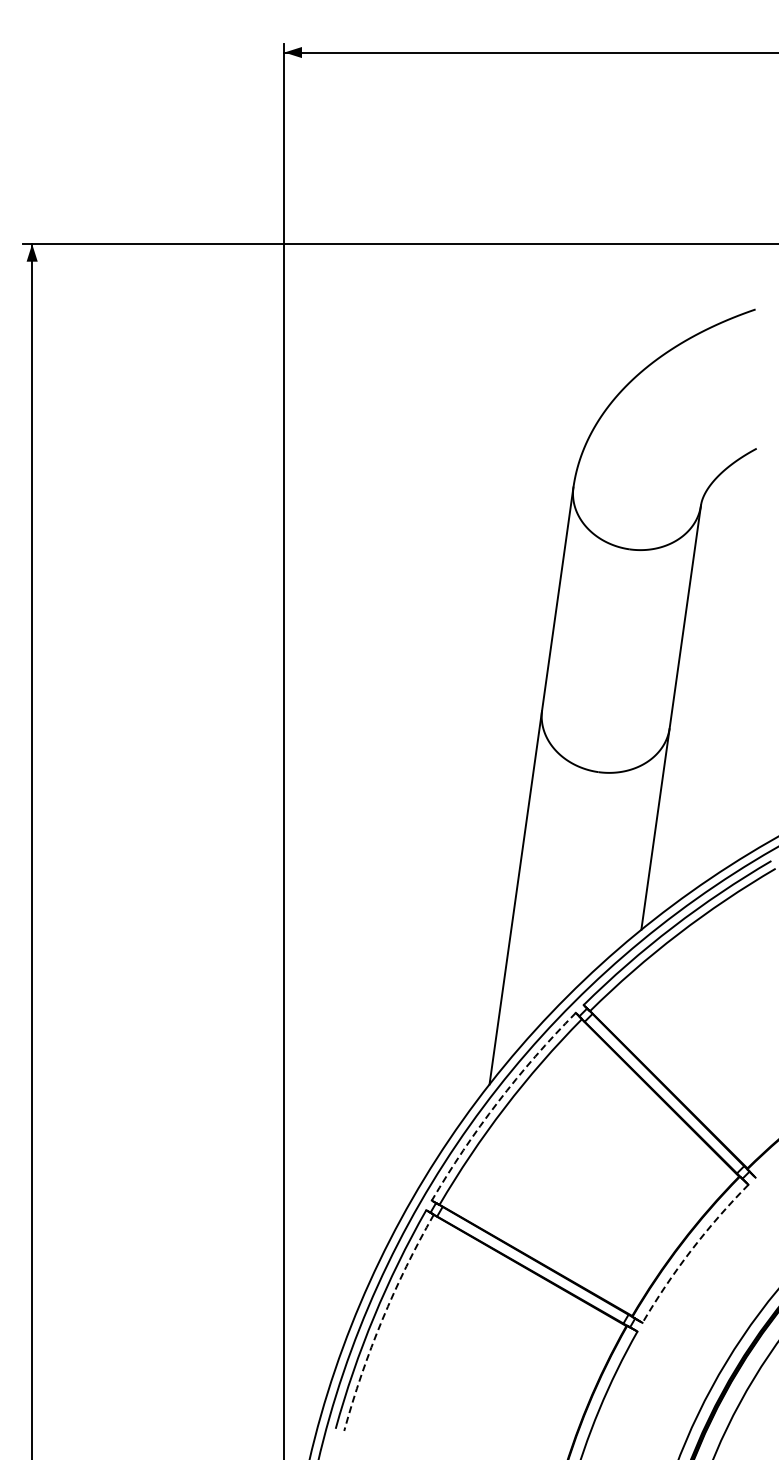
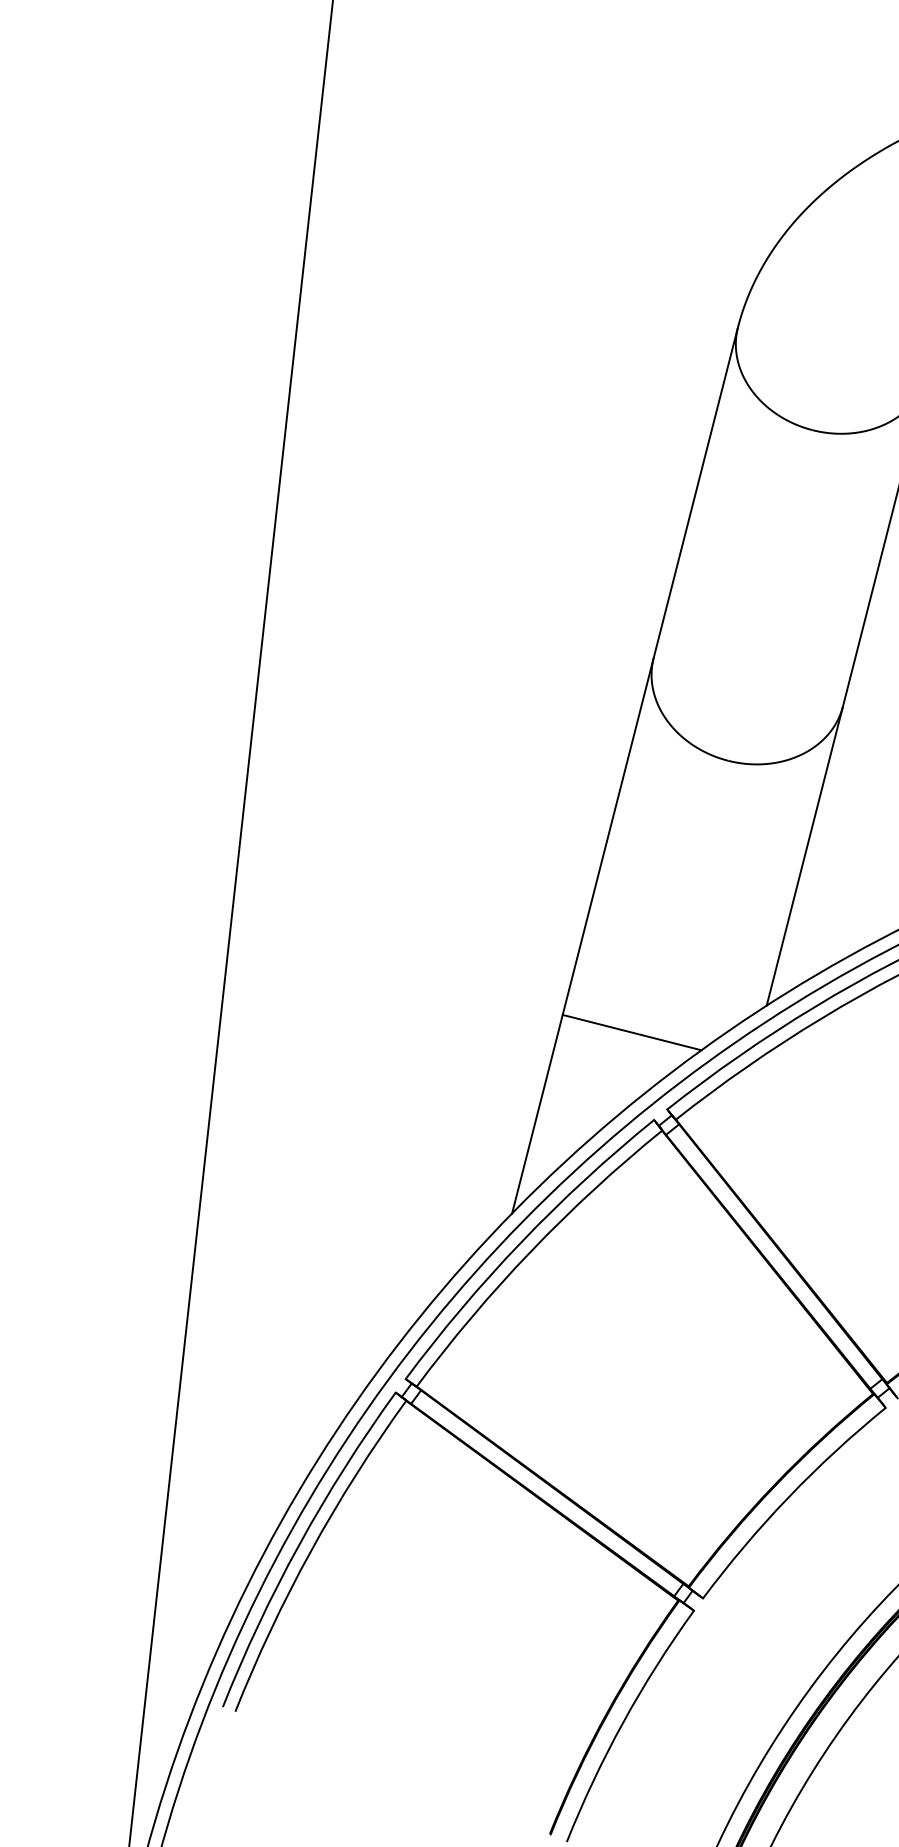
line: (554, 956) -> (631, 1031), added
arc: (497, 1102) -> (521, 1242), dashed -> solid
arc: (691, 1250) -> (788, 1497), dashed -> solid
arc: (382, 1320) -> (311, 1551), dashed -> solid

